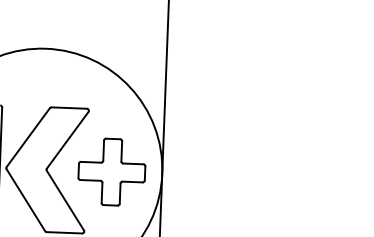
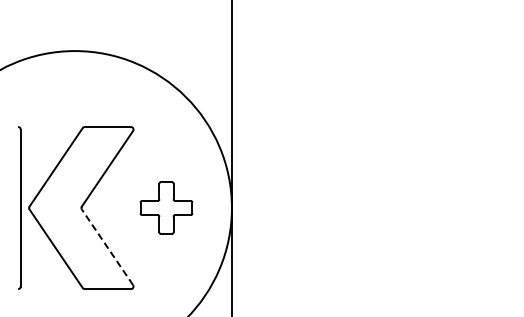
part: (111, 171) -> (166, 207), size x0.6
line: (65, 200) -> (107, 247), solid -> dashed

